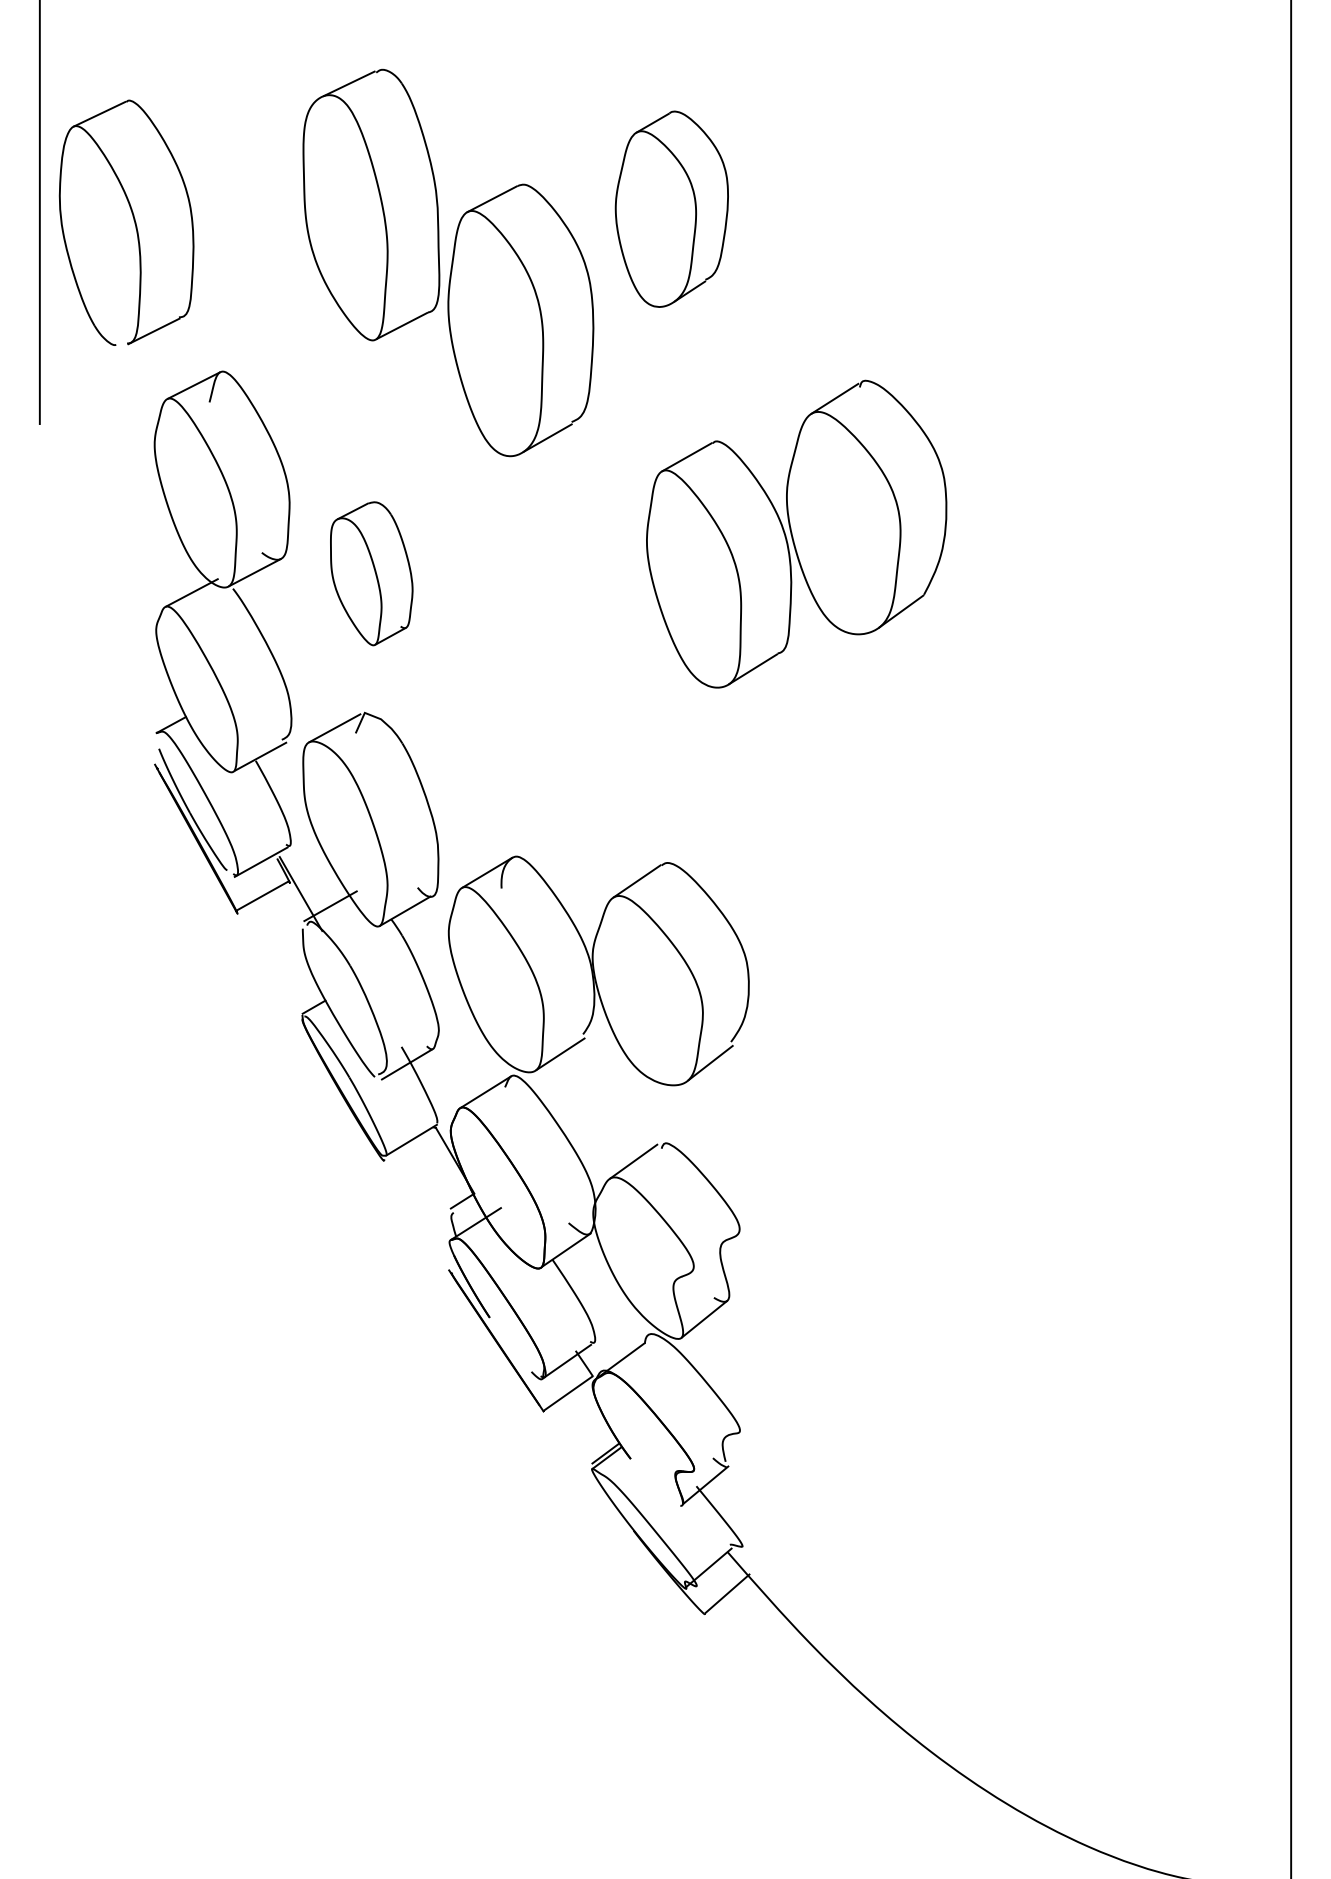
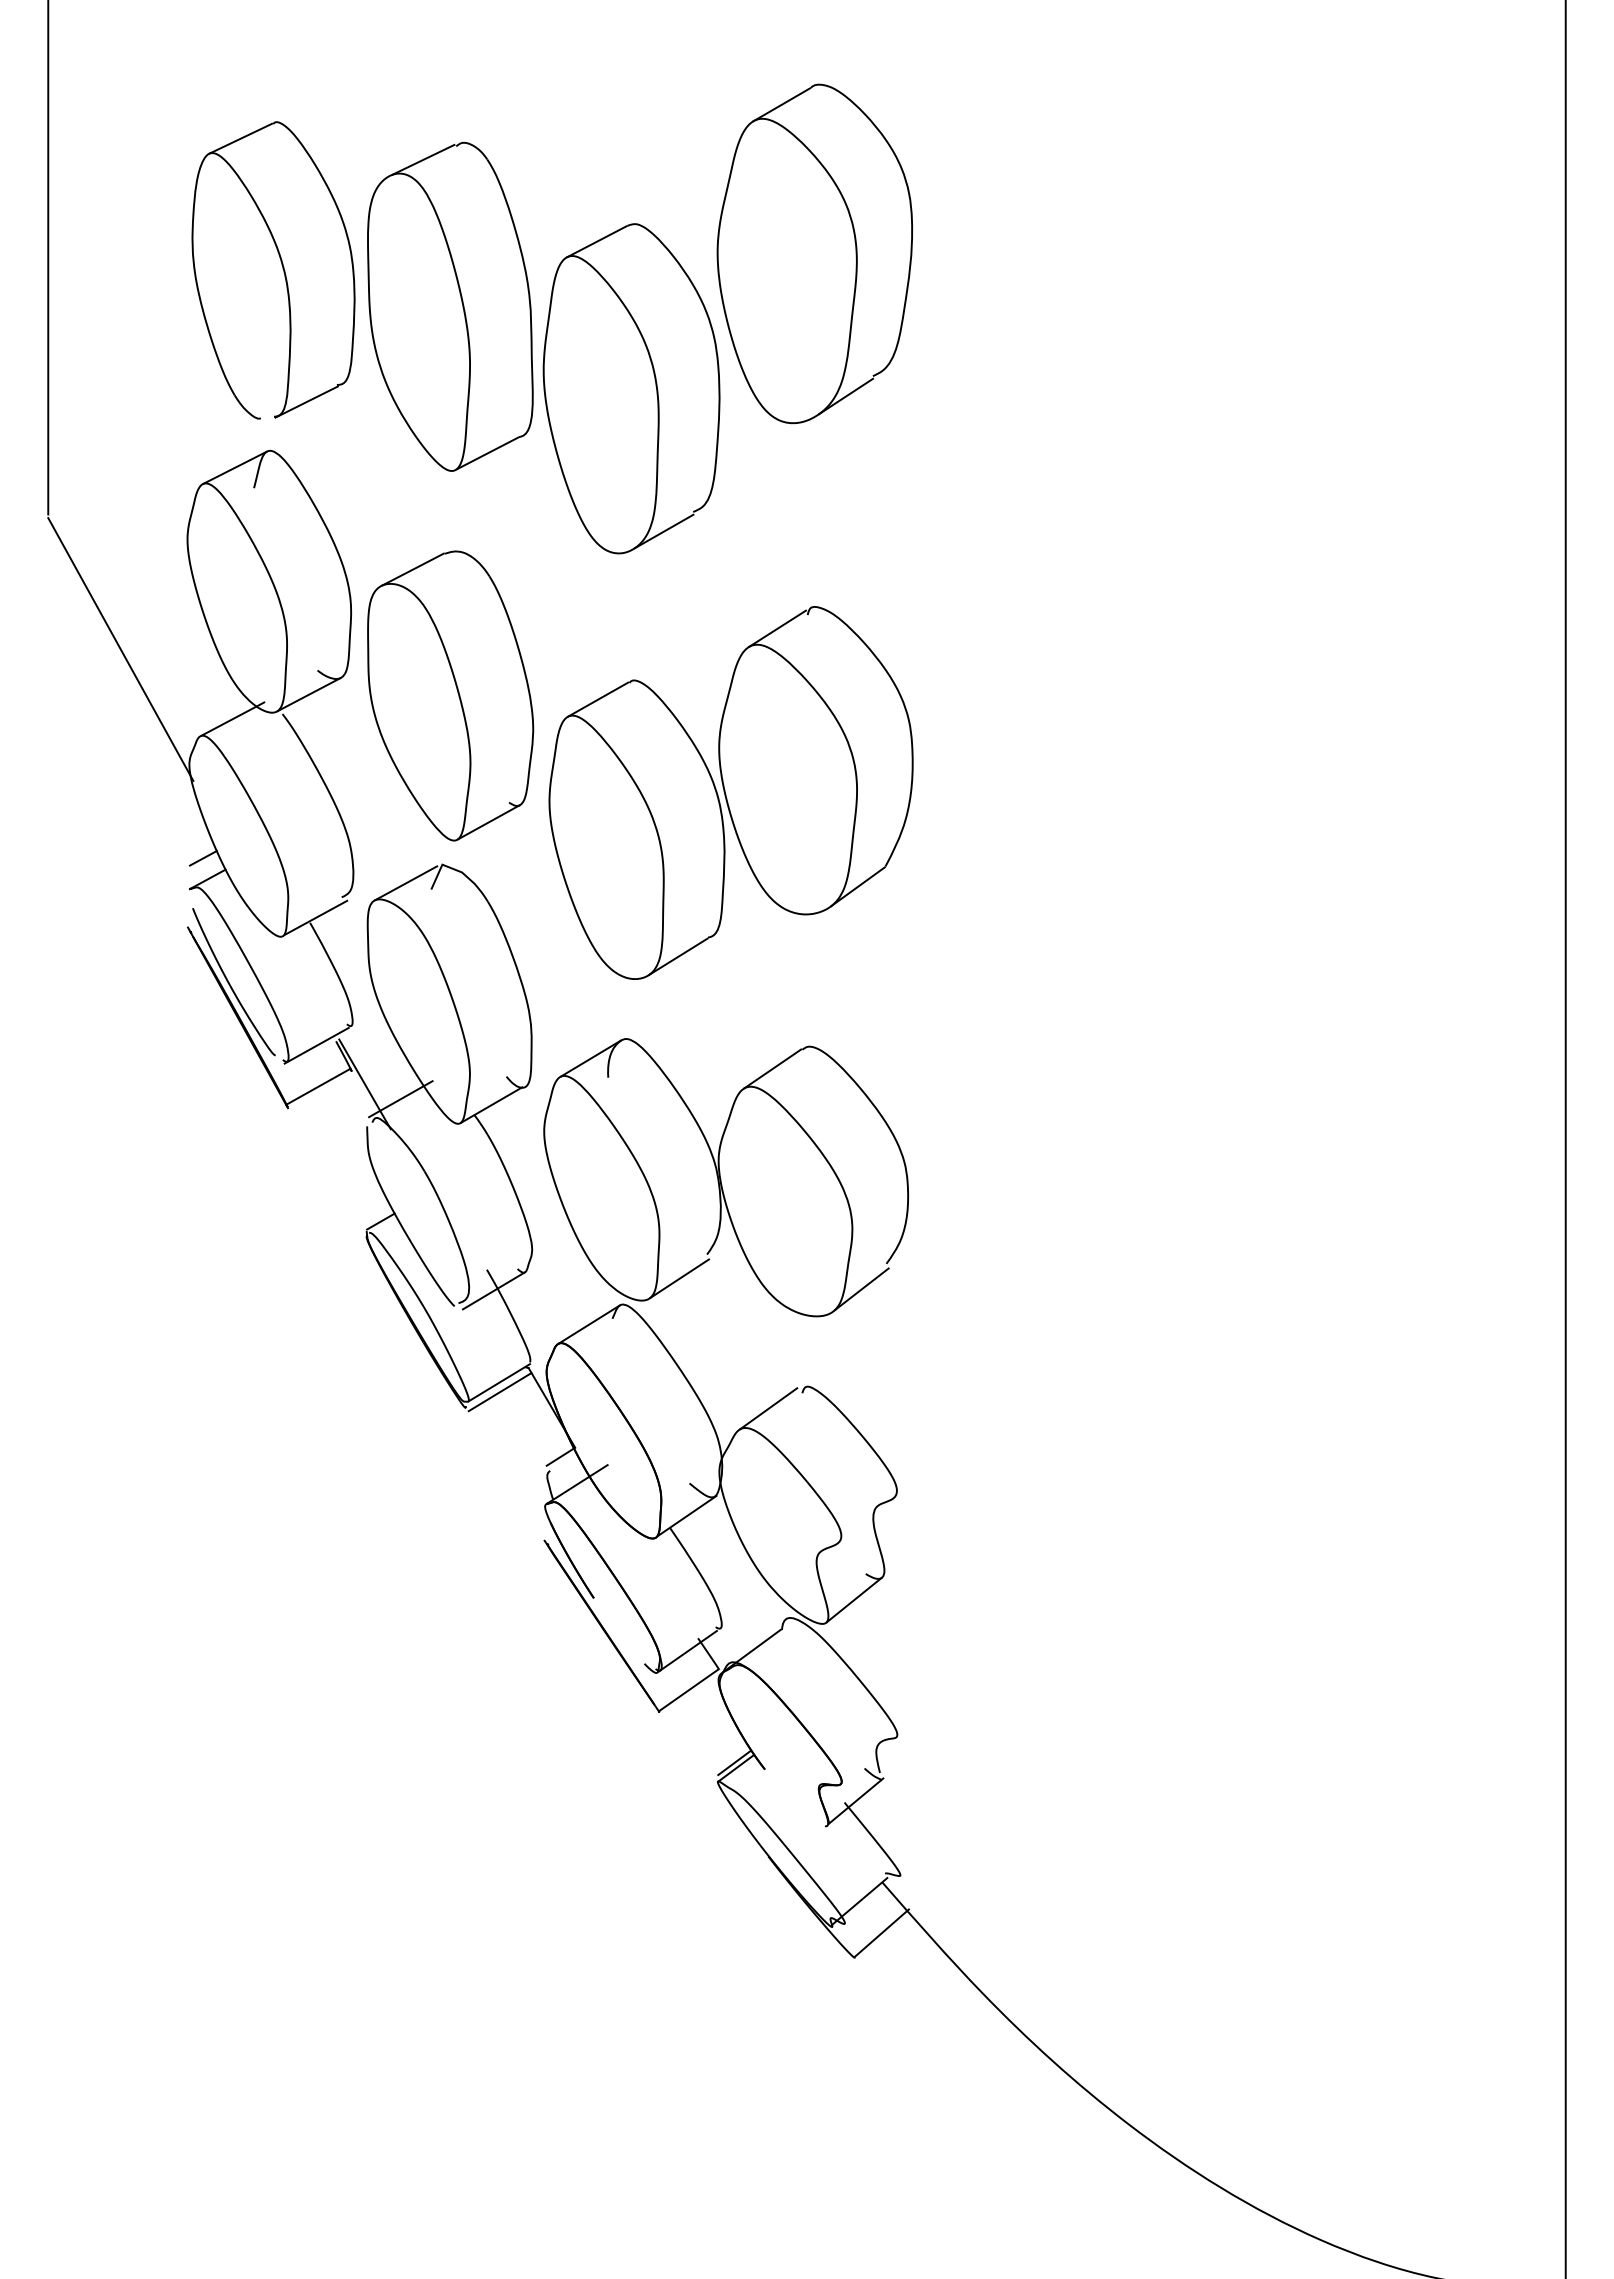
part: (371, 204) -> (450, 306), moved
part: (671, 208) -> (814, 253), size x1.43
part: (134, 221) -> (282, 268), moved
part: (796, 533) -> (730, 792), moved
line: (99, 535) -> (120, 649), added
part: (371, 573) -> (450, 695), size x1.67
line: (167, 707) -> (202, 858), added
line: (411, 1148) -> (499, 1392), added

